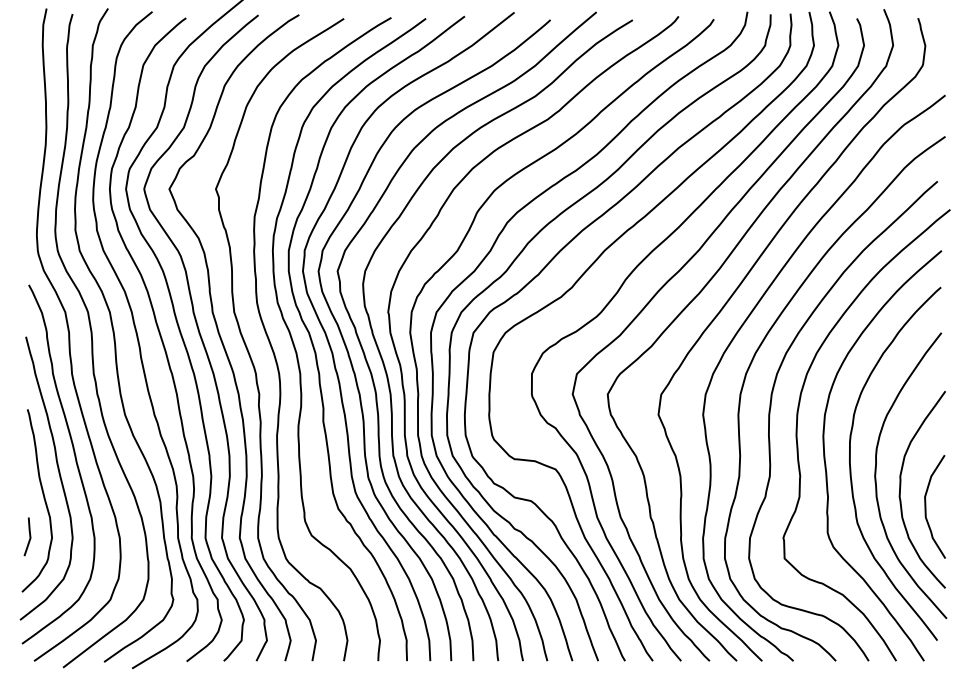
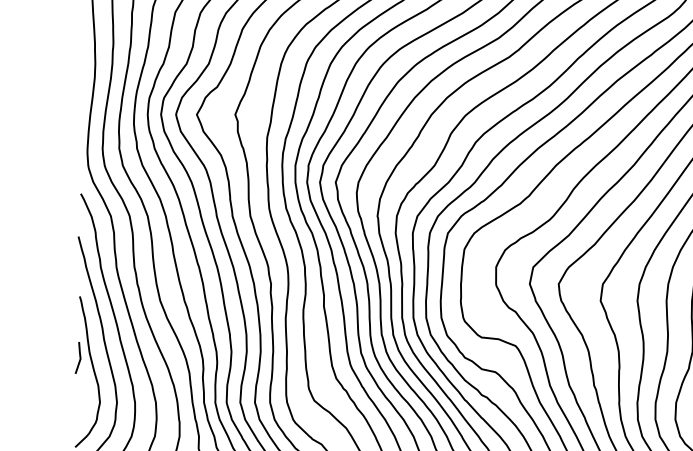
line: (29, 536) -> (79, 357), moved

